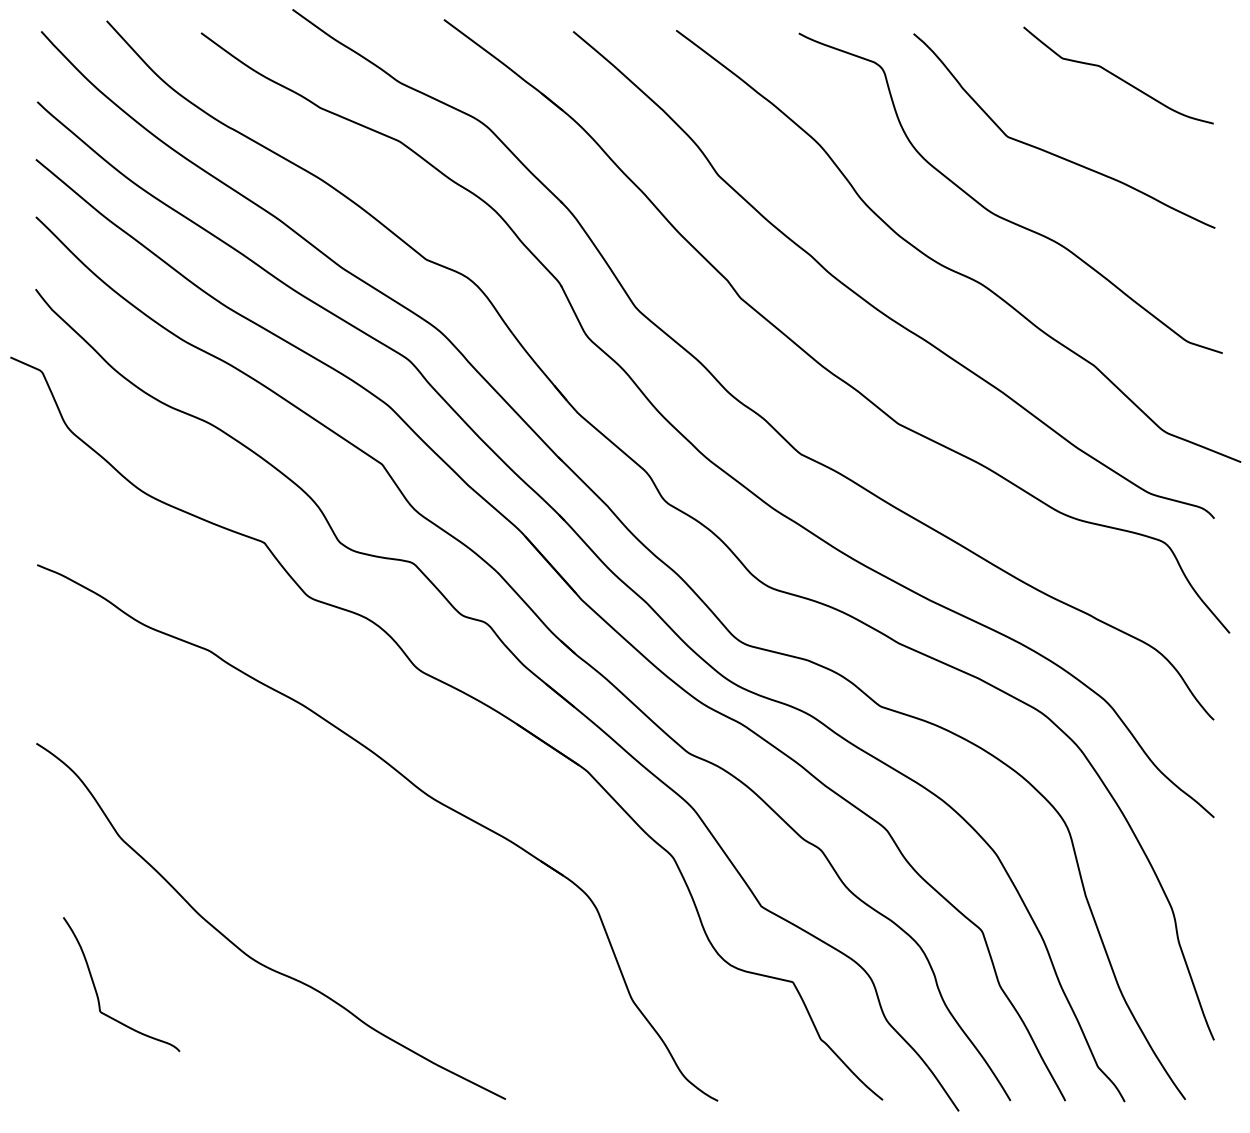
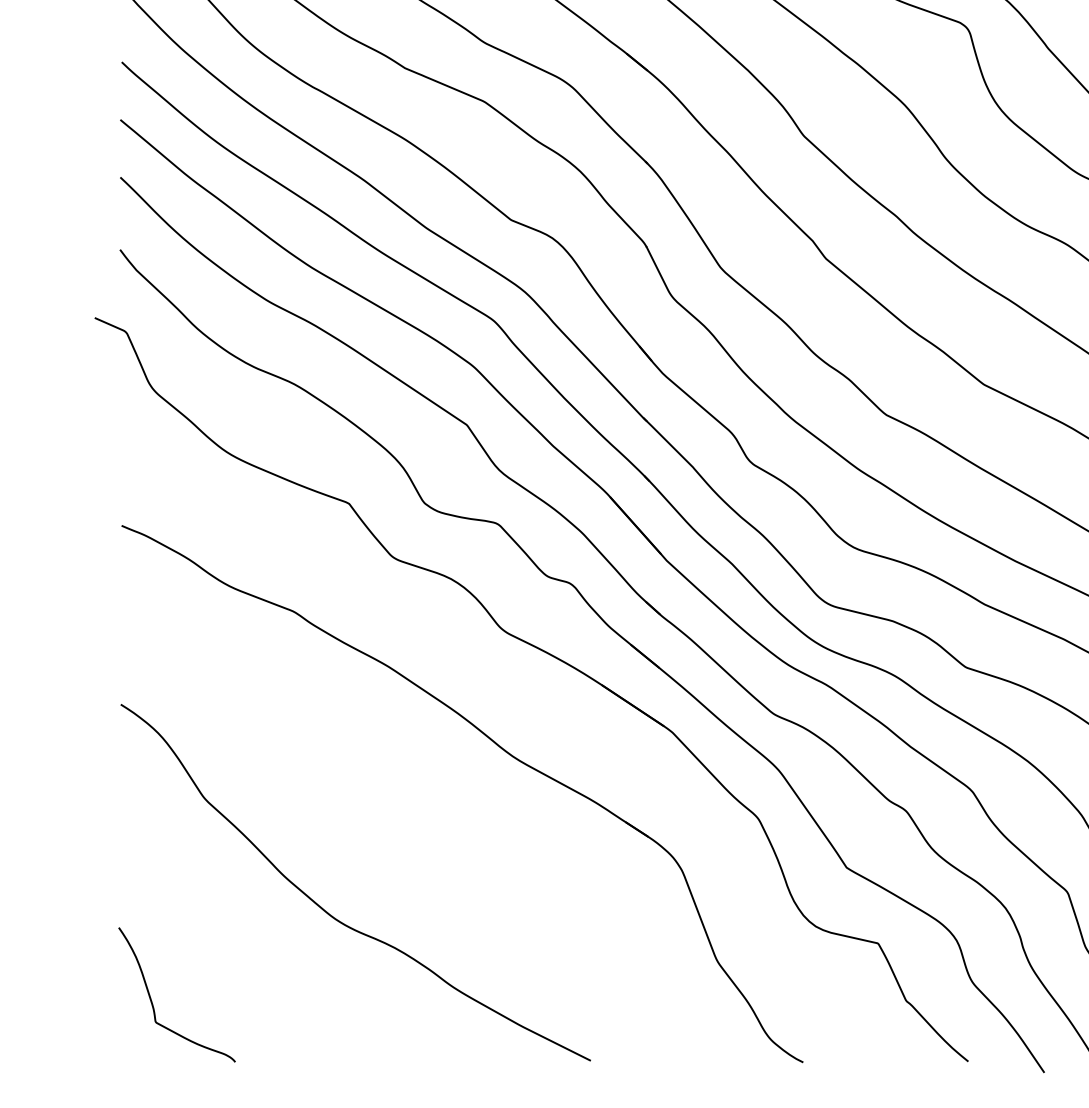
curve: (97, 992) -> (152, 1002), moved

